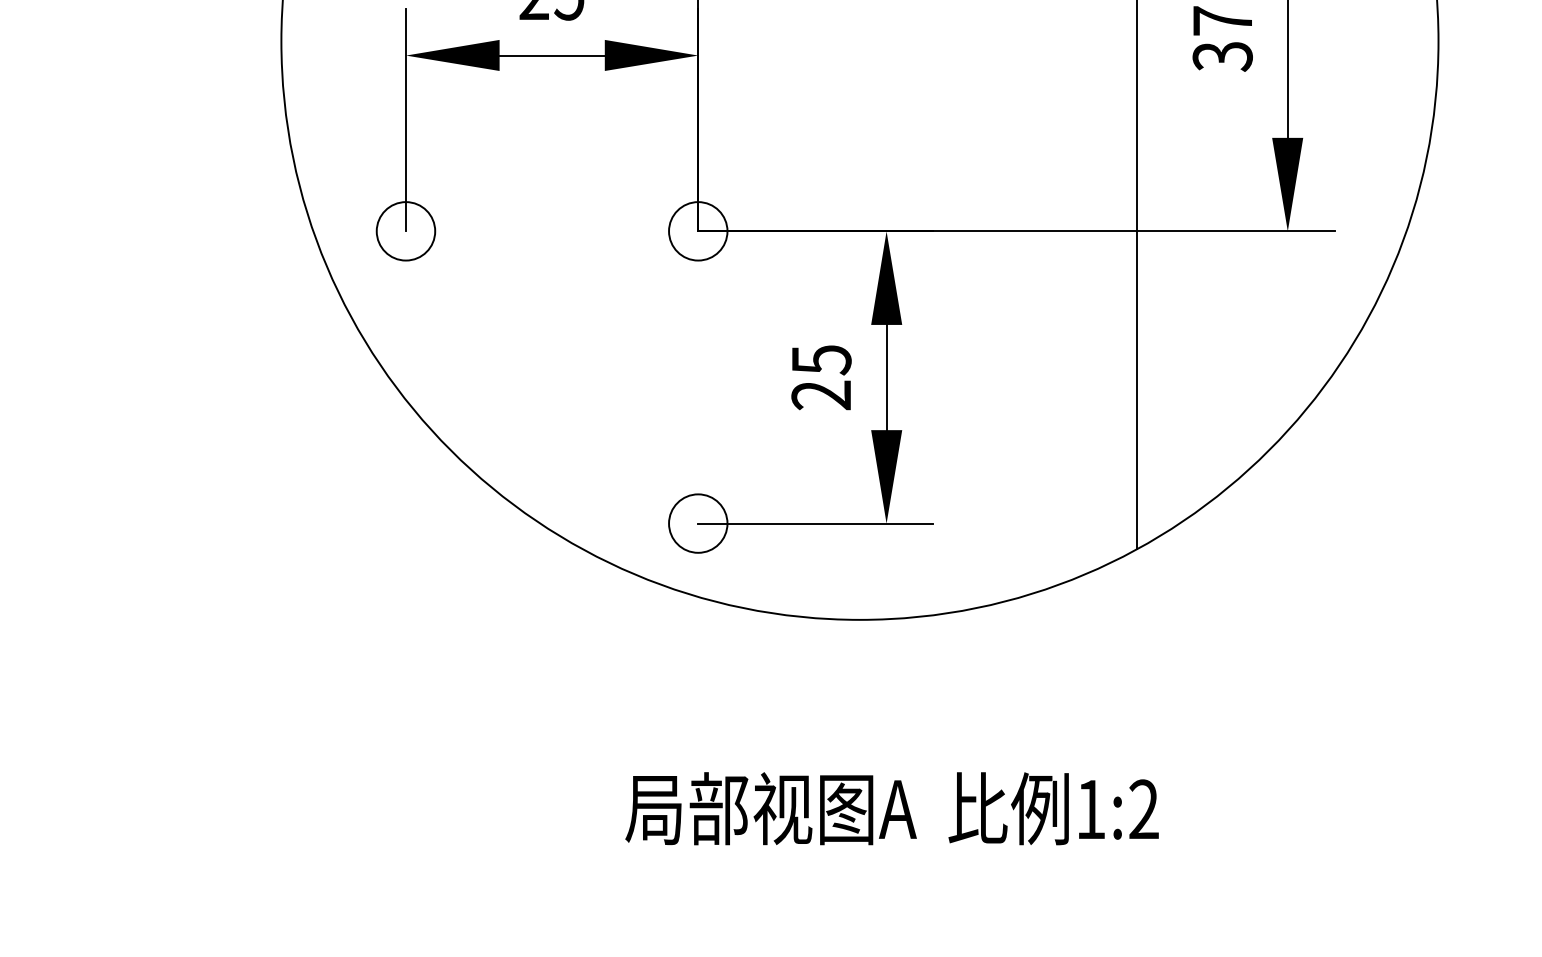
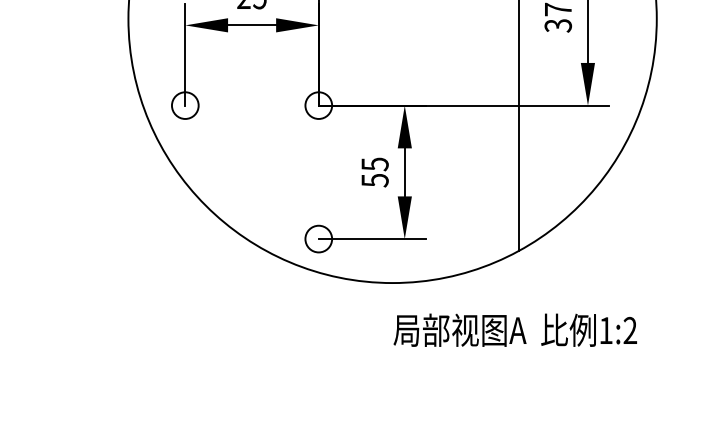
text: (820, 395) -> (374, 180), 25 -> 55
text: (890, 807) -> (514, 329), moved

